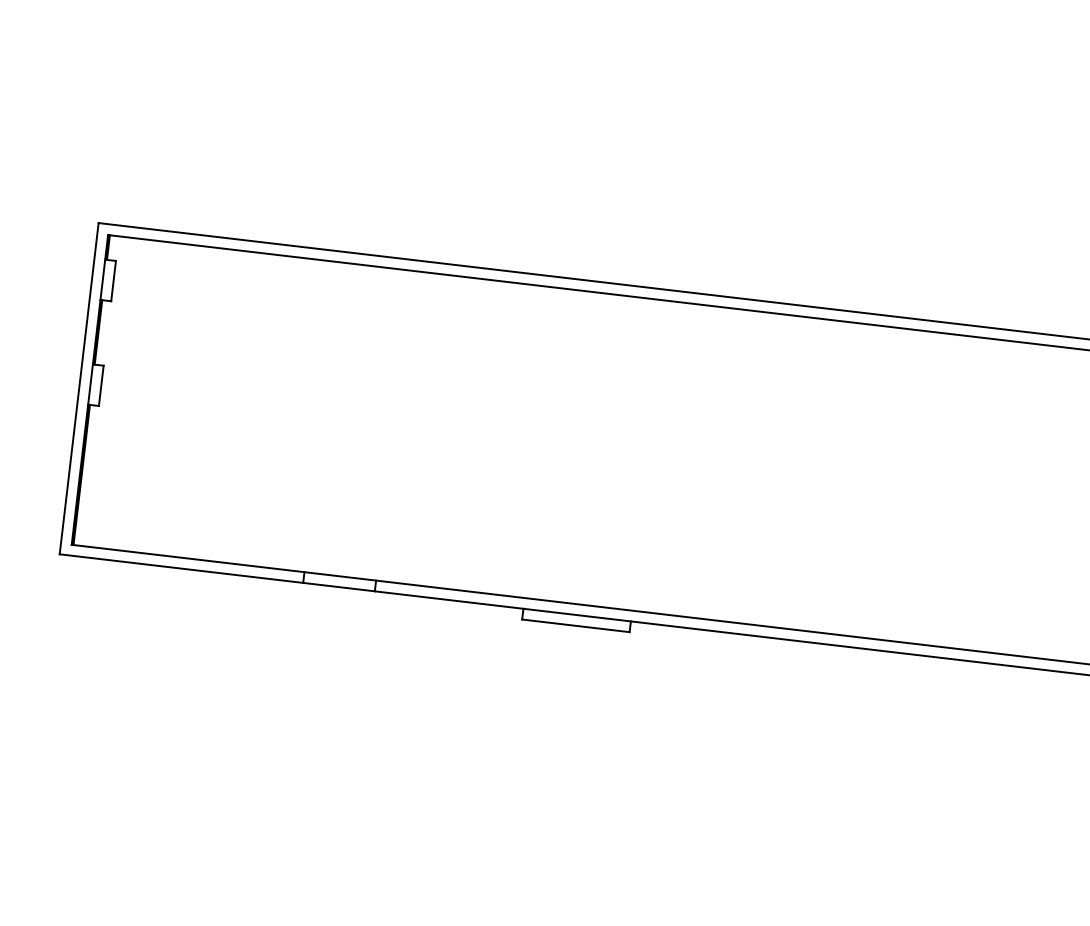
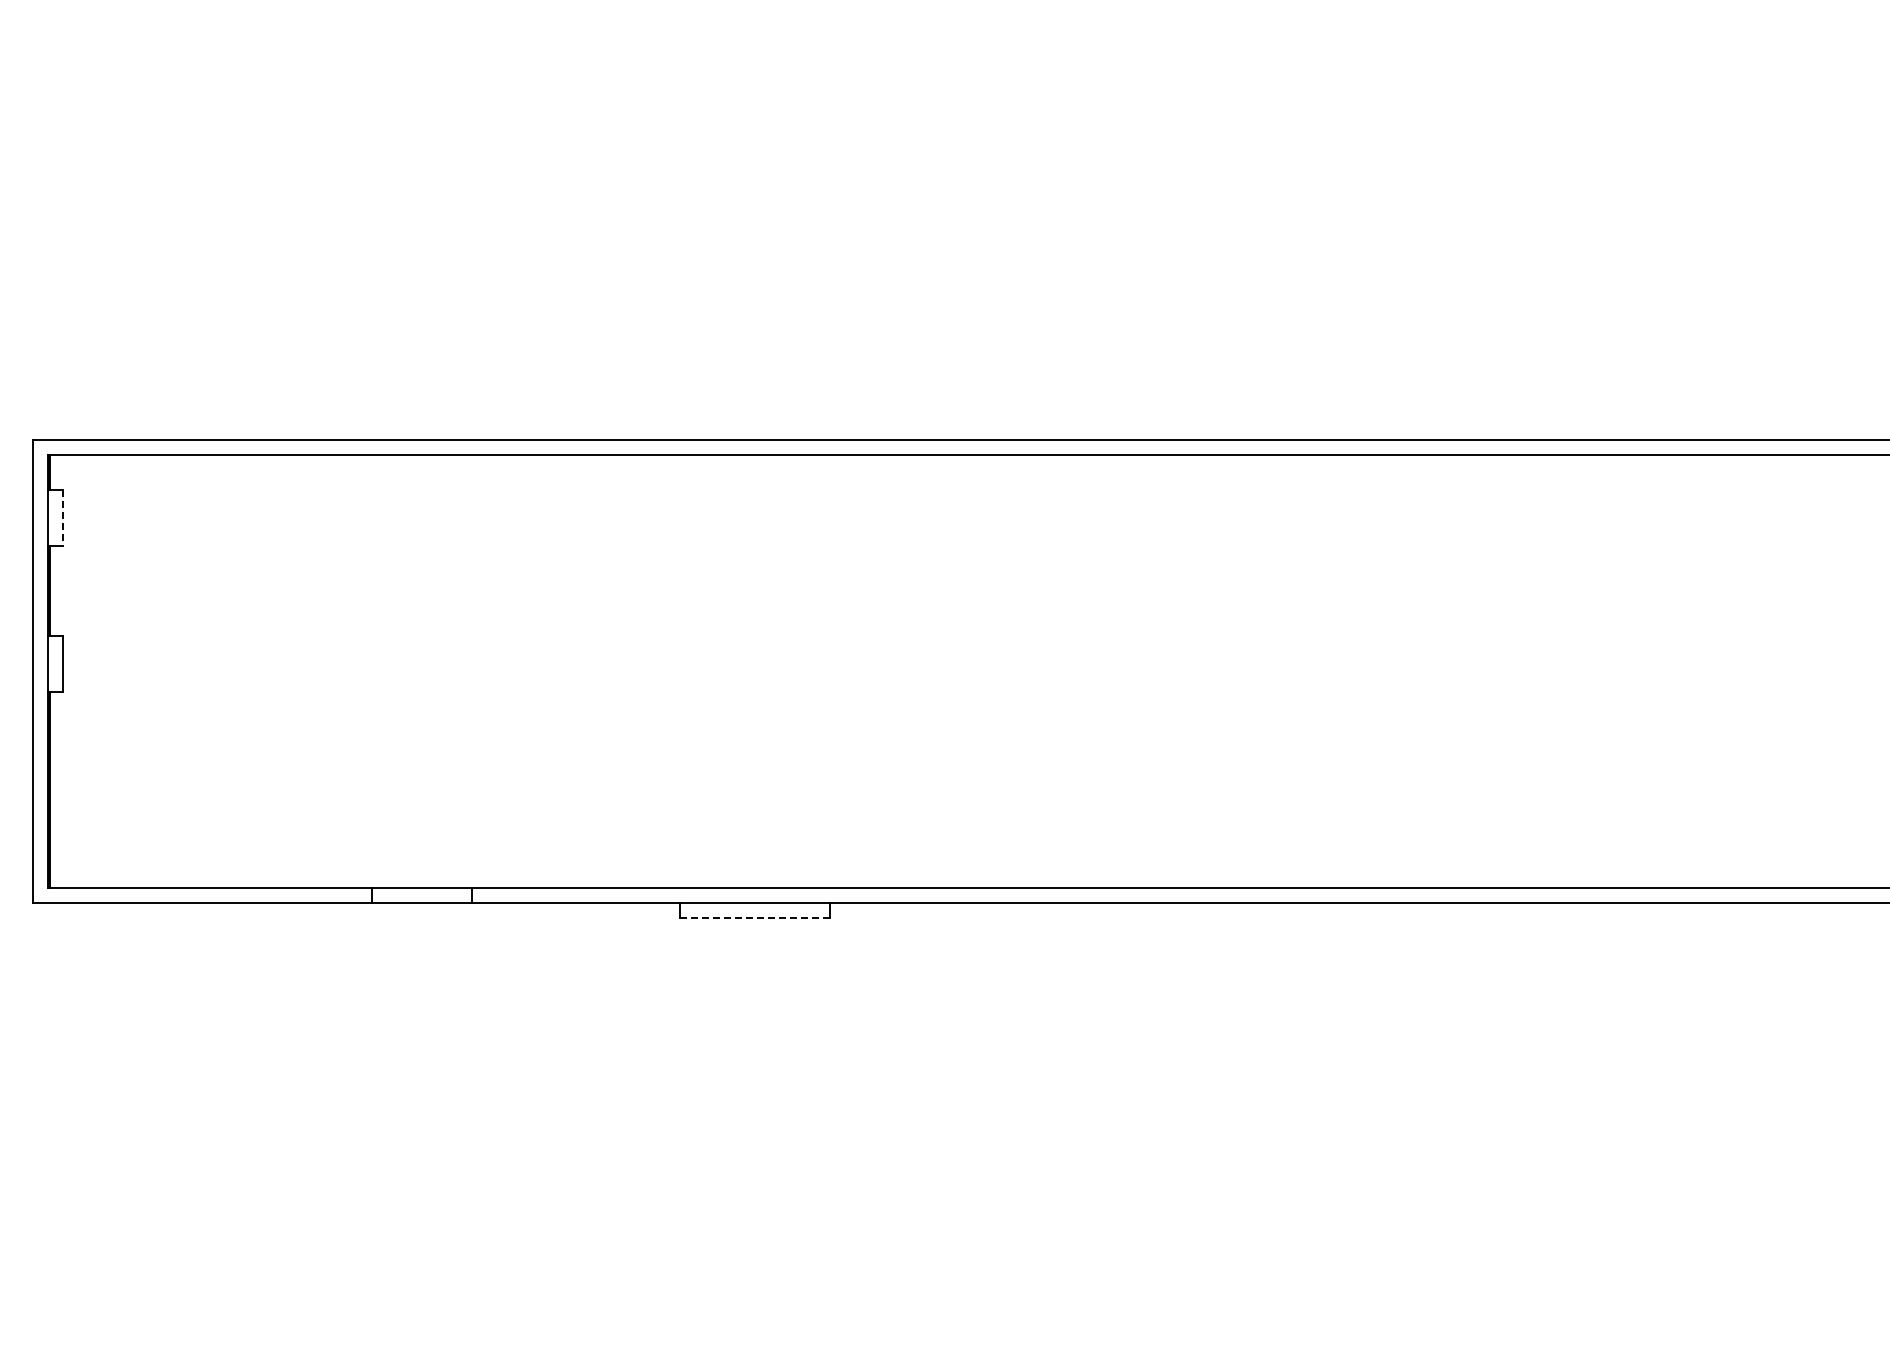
line: (113, 281) -> (62, 518), solid -> dashed
line: (575, 625) -> (754, 917), solid -> dashed

